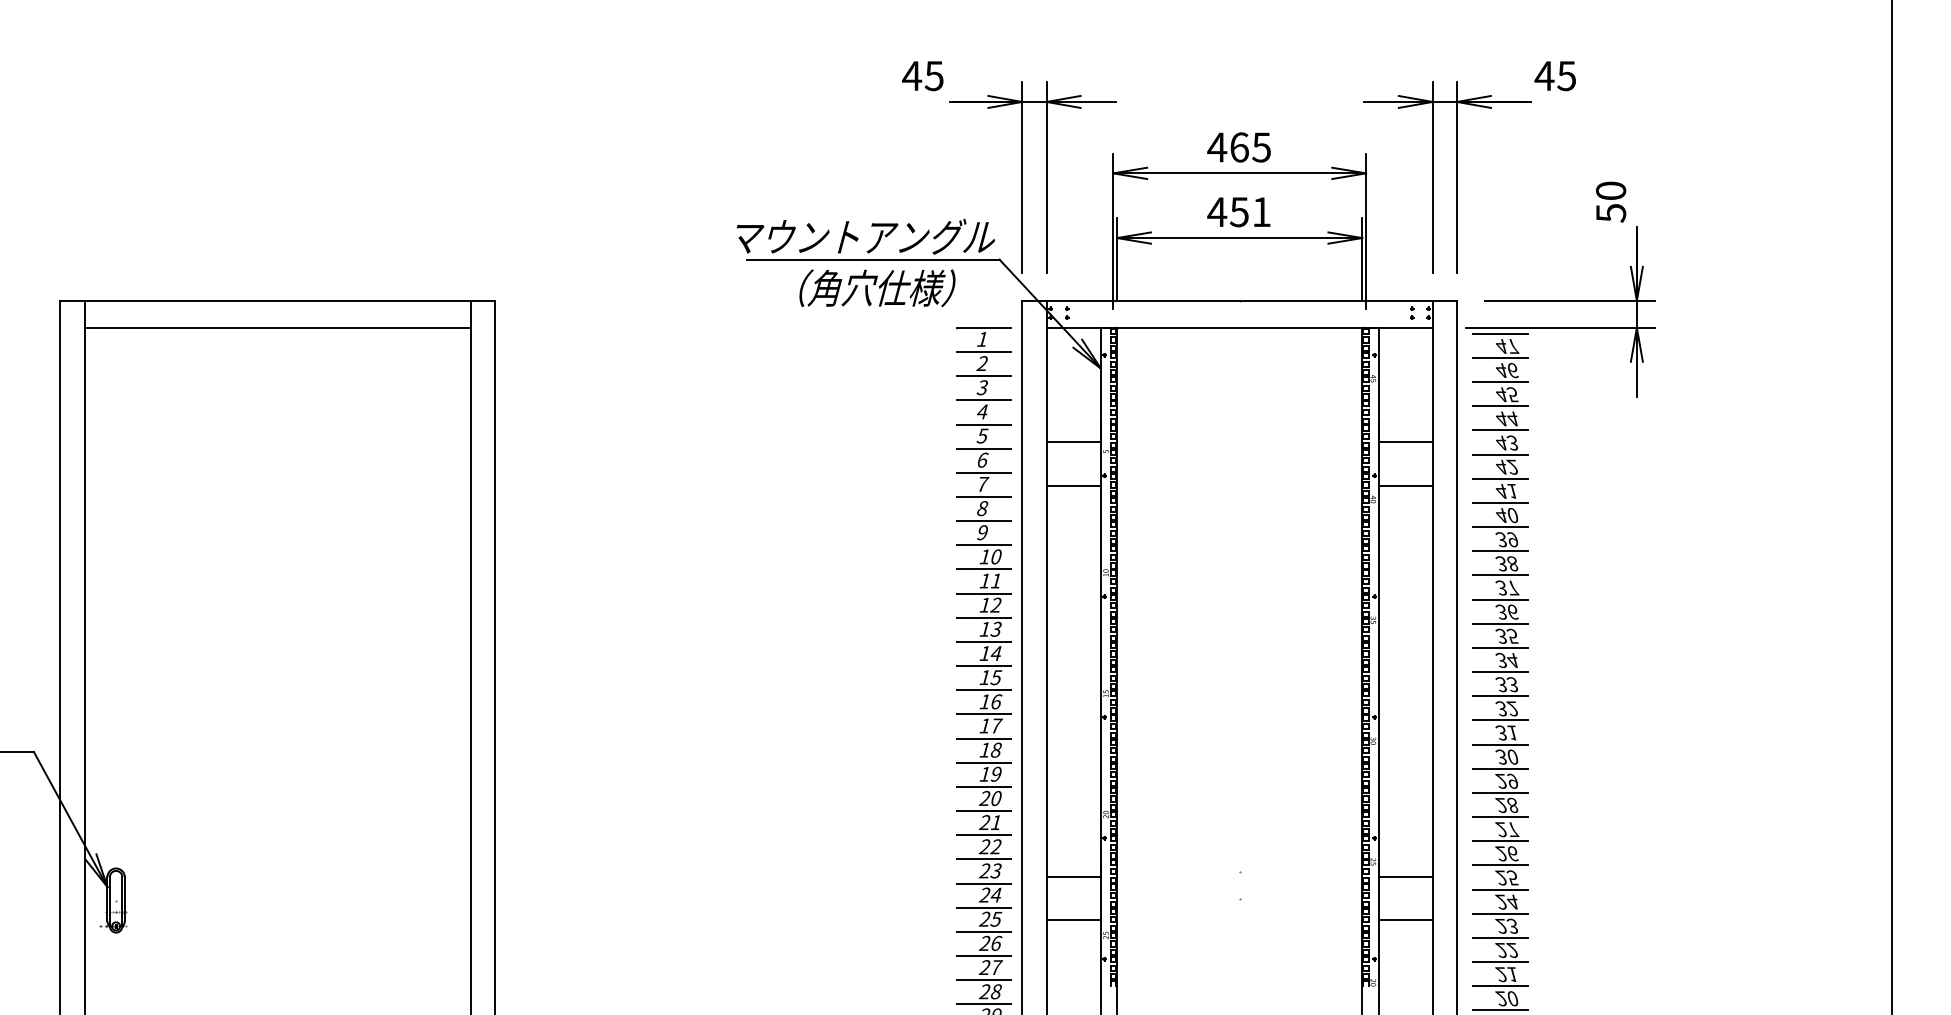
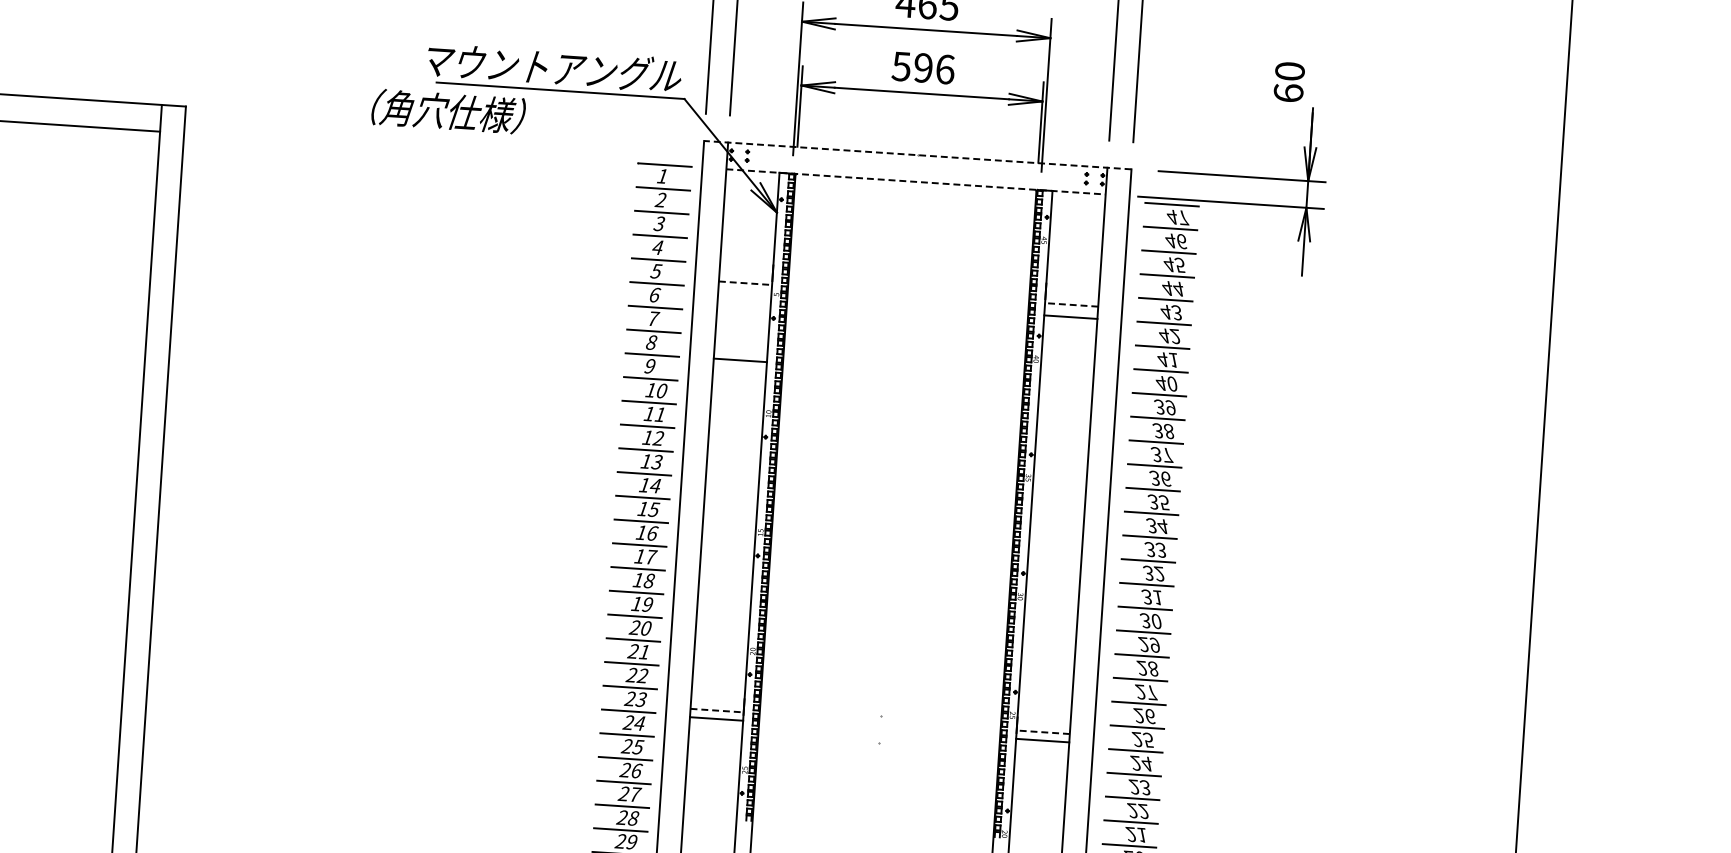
text: (1239, 212) -> (923, 68), 451 -> 596
text: (1611, 212) -> (1289, 92), 50 -> 60
text: (877, 288) -> (448, 111), moved
line: (1239, 300) -> (917, 154), solid -> dashed
line: (1239, 327) -> (915, 181), solid -> dashed
line: (1074, 442) -> (746, 283), solid -> dashed
line: (1405, 442) -> (1071, 305), solid -> dashed
line: (1073, 485) -> (740, 360), moved
line: (1405, 485) -> (1070, 317), moved
line: (1074, 876) -> (717, 710), solid -> dashed
line: (1405, 876) -> (1043, 731), solid -> dashed
line: (1073, 920) -> (716, 719), moved
line: (1405, 920) -> (1042, 740), moved

